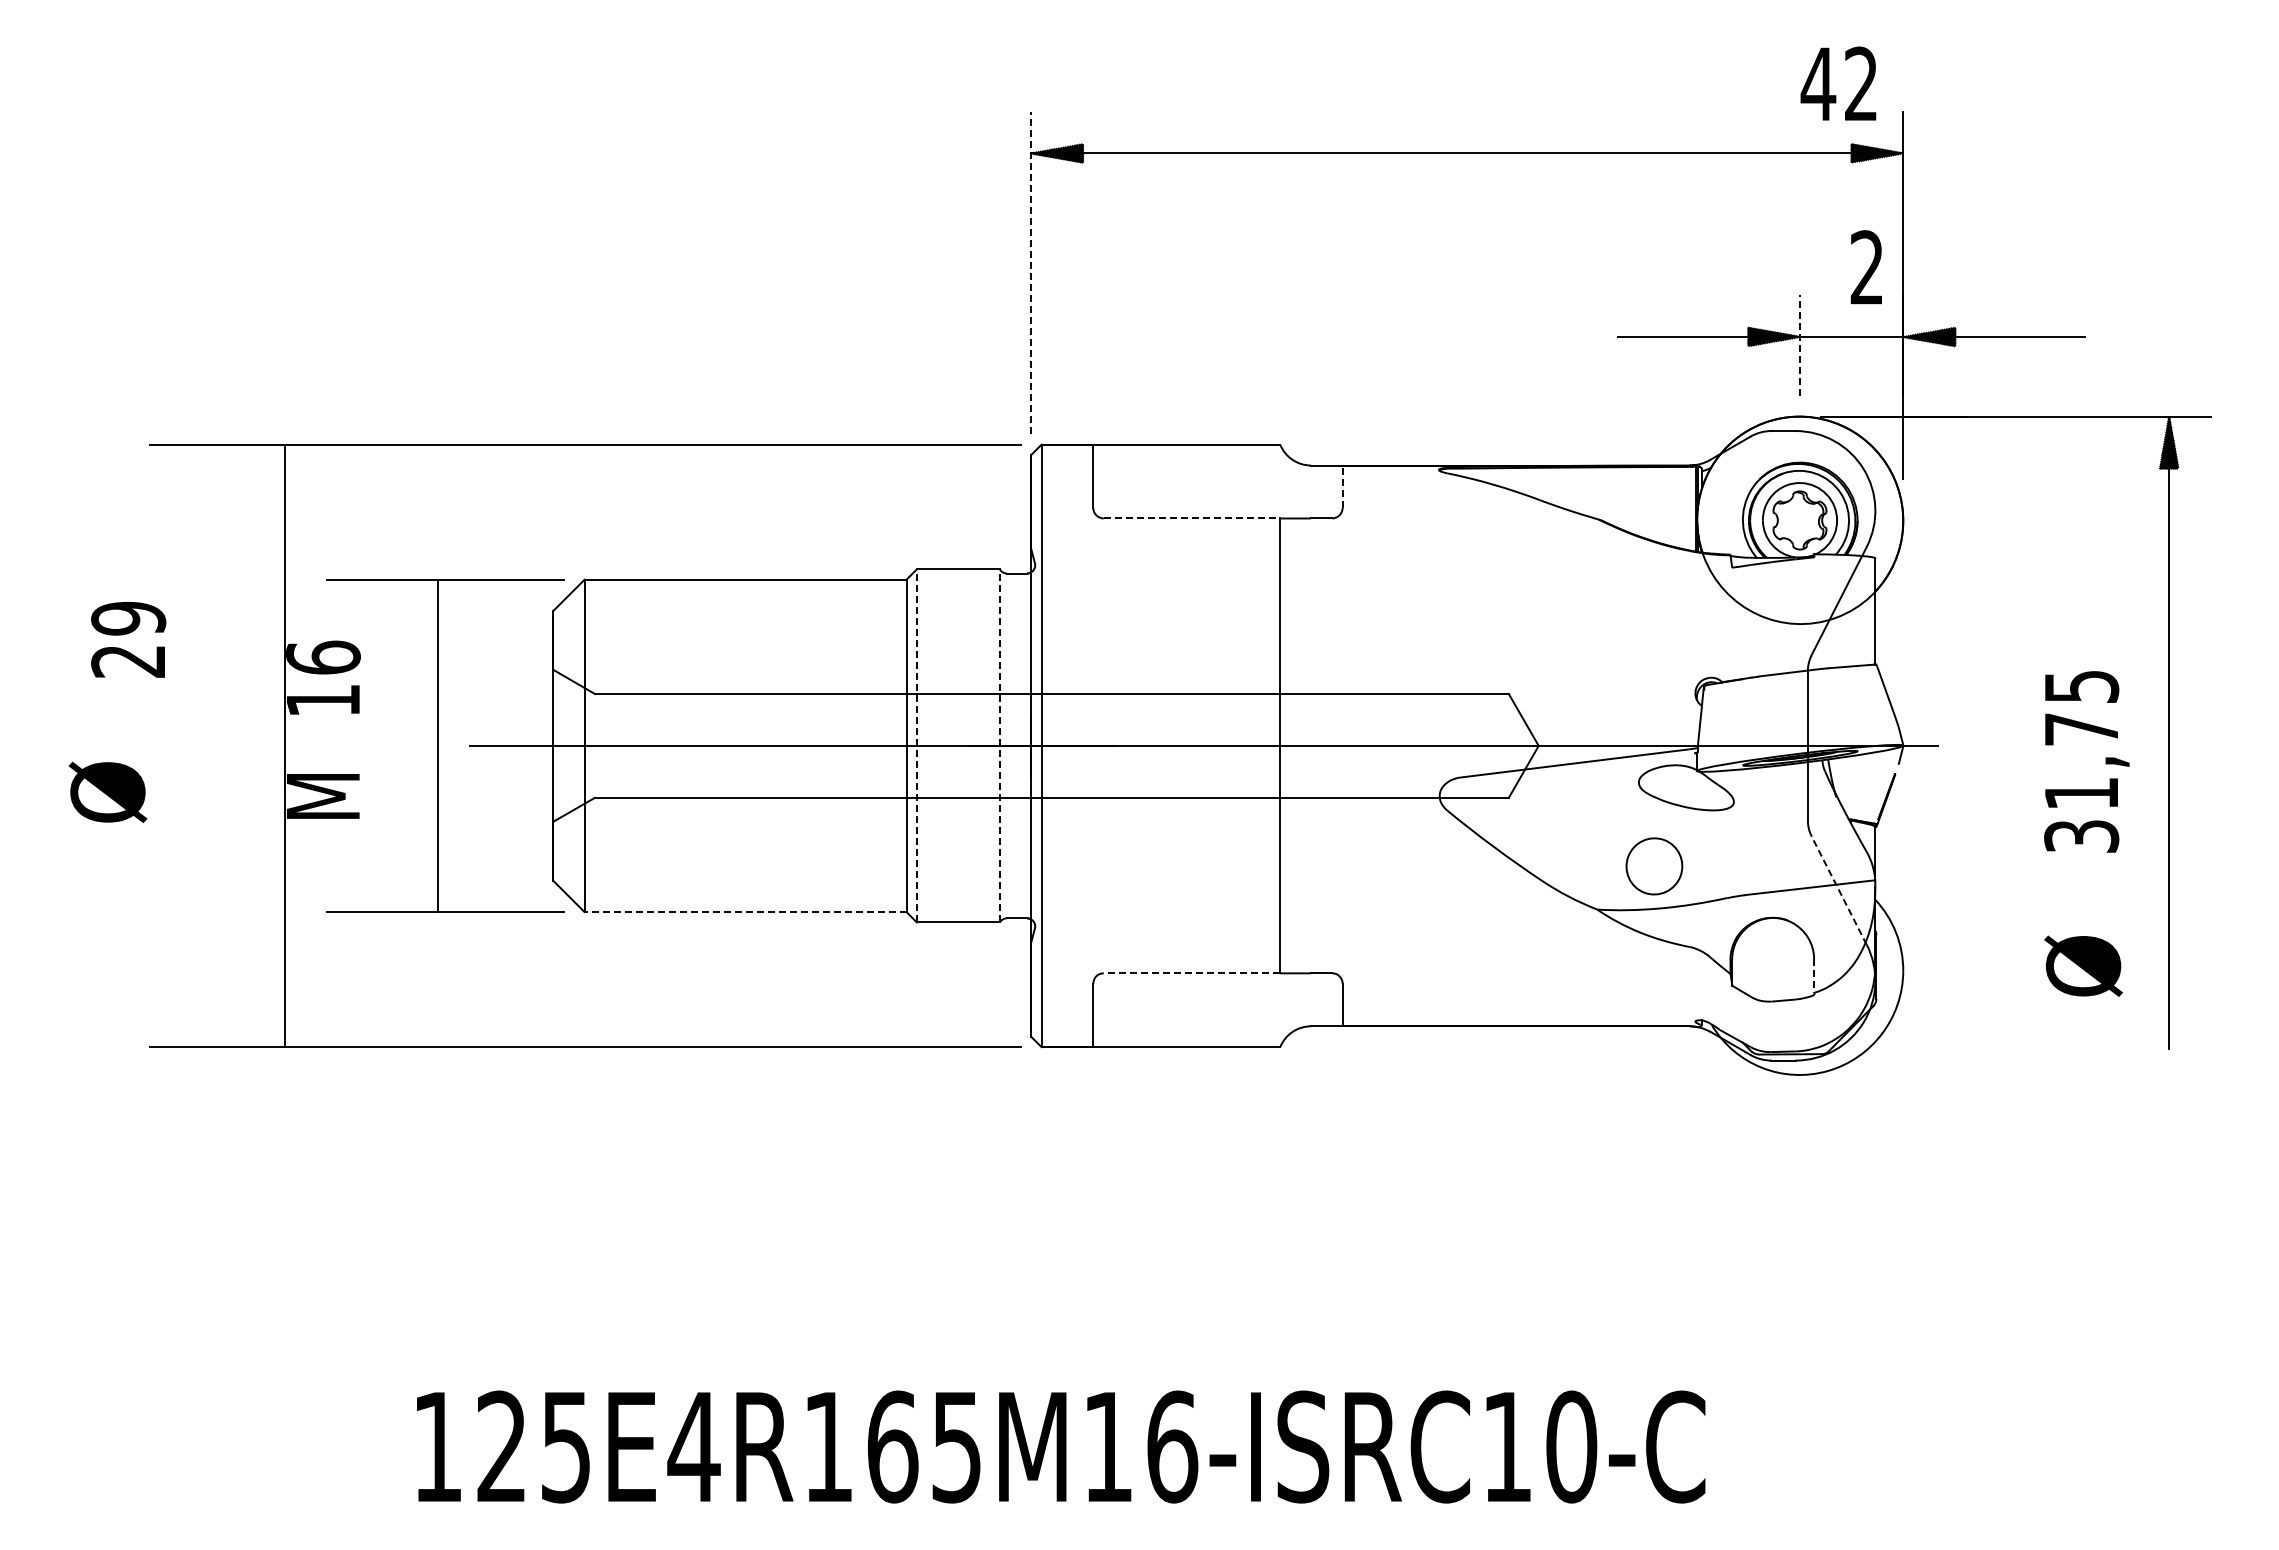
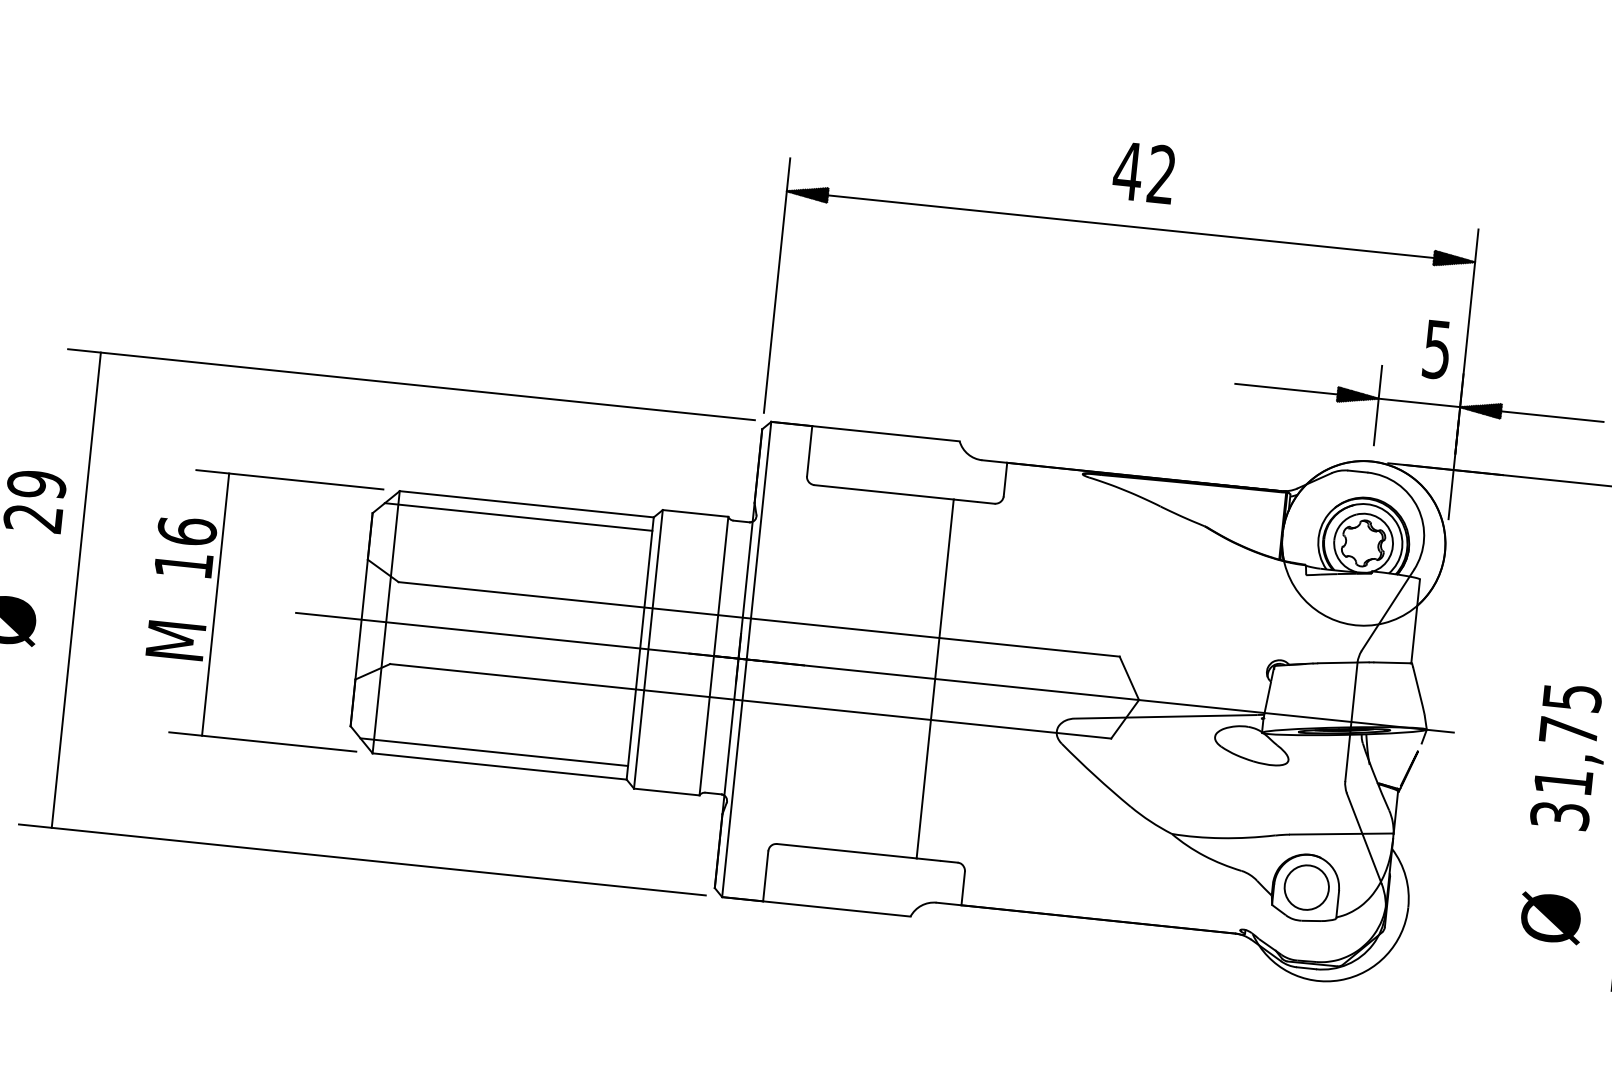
text: (1838, 83) -> (1143, 172), moved
text: (1866, 267) -> (1436, 349), 2 -> 5
line: (1031, 272) -> (777, 285), dashed -> solid
line: (1800, 345) -> (1378, 405), dashed -> solid
line: (1342, 486) -> (1005, 479), dashed -> solid
line: (1192, 518) -> (884, 492), dashed -> solid
line: (736, 596) -> (518, 516), added
line: (284, 745) -> (76, 589), moved
line: (438, 745) -> (215, 604), moved
line: (916, 745) -> (648, 648), dashed -> solid
line: (999, 745) -> (713, 655), dashed -> solid
part: (1654, 866) -> (1306, 887), moved
line: (1839, 890) -> (1364, 838), dashed -> solid
line: (736, 894) -> (493, 751), added
line: (745, 912) -> (499, 766), dashed -> solid
line: (1191, 973) -> (846, 851), dashed -> solid
line: (1814, 976) -> (1337, 904), dashed -> solid

